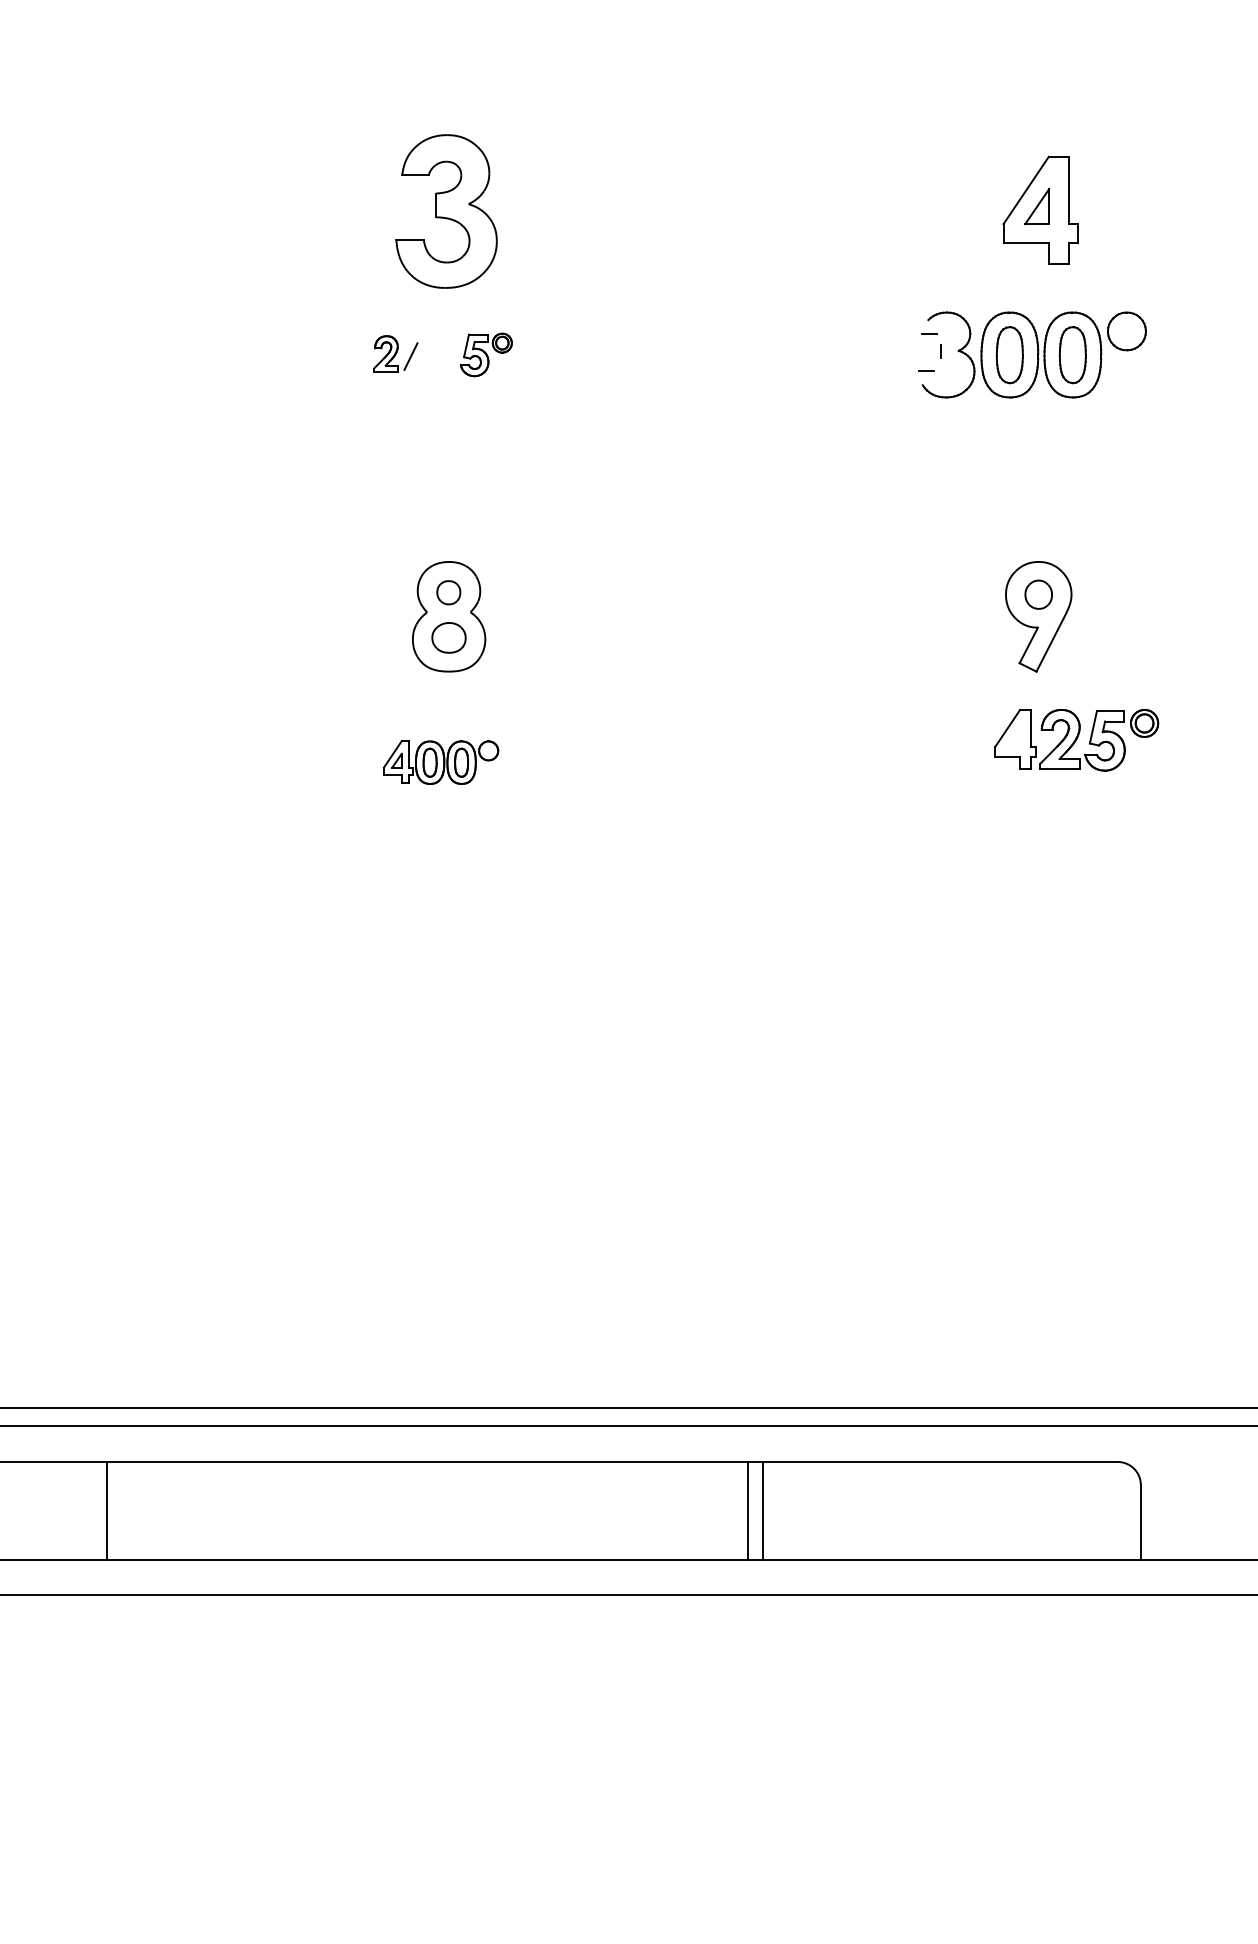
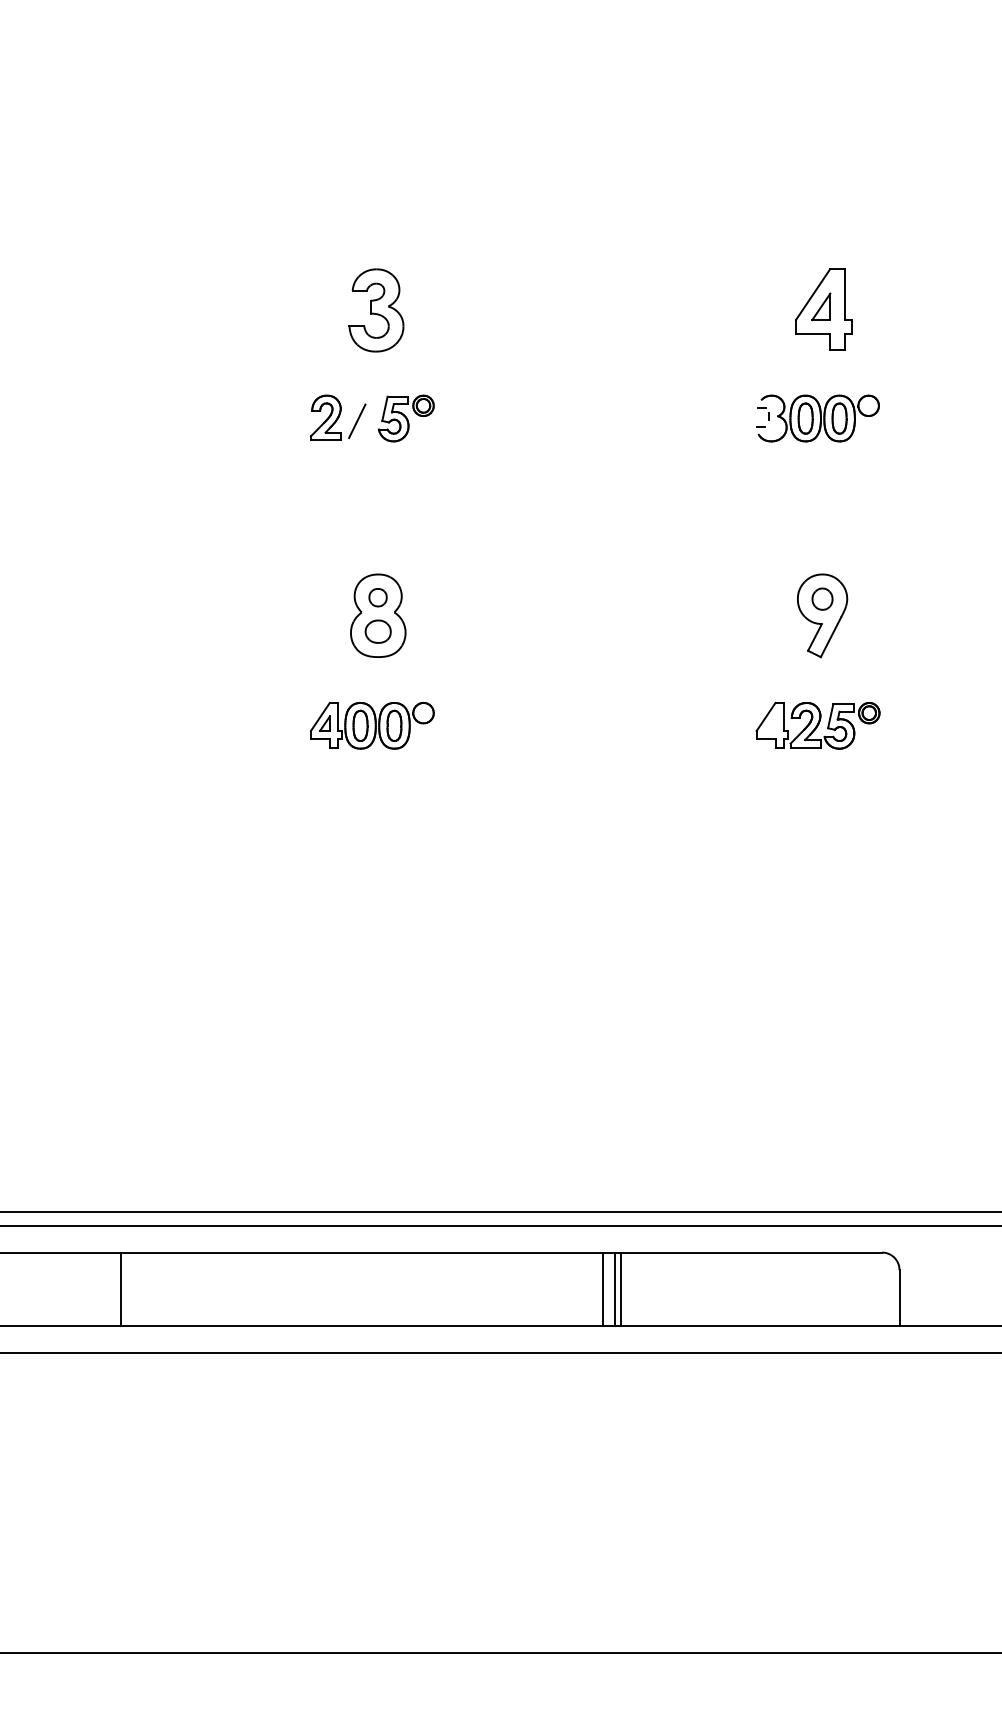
part: (446, 211) -> (376, 310), size x0.71
part: (394, 353) -> (337, 417), size x1.67
part: (486, 354) -> (406, 418), size x1.43
part: (1032, 354) -> (817, 418), size x0.71
part: (1075, 739) -> (817, 725), moved
part: (440, 762) -> (371, 725), size x1.43
line: (770, 1510) -> (620, 1289), added

